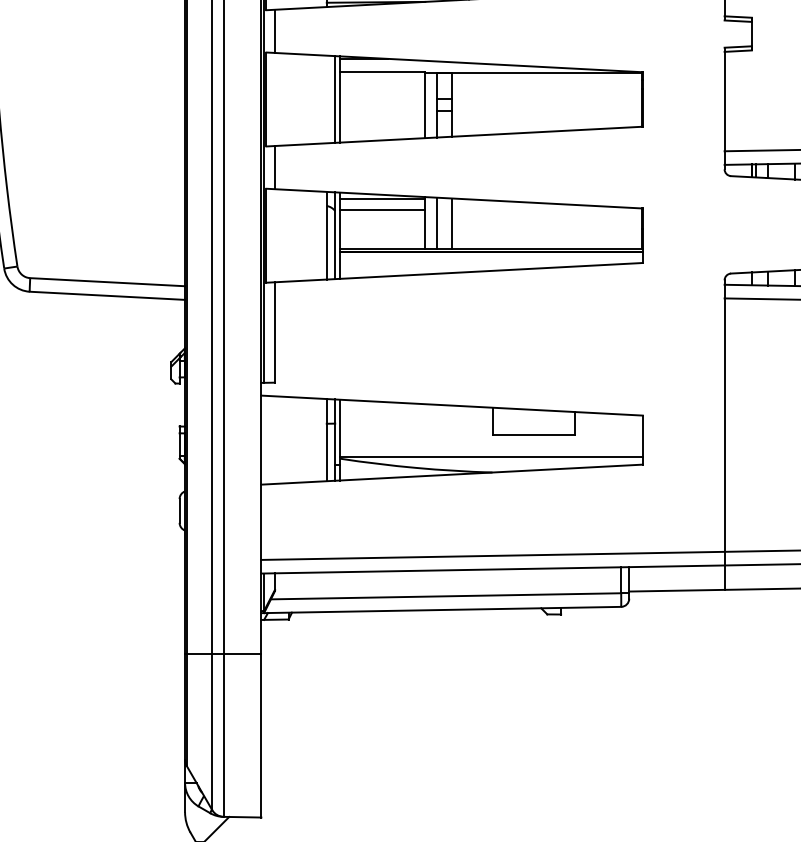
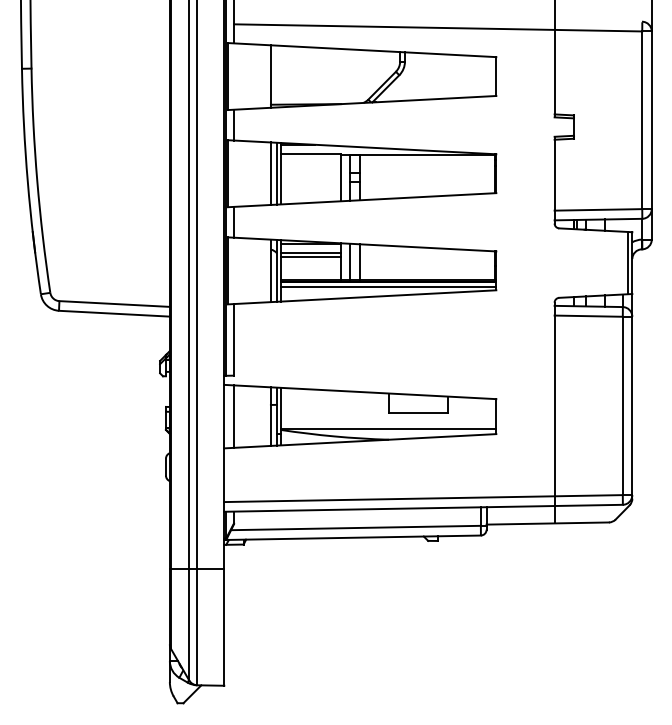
line: (326, 99) -> (270, 173), added
line: (382, 215) -> (310, 256), added
line: (491, 257) -> (388, 286), added
line: (274, 439) -> (233, 416), added

